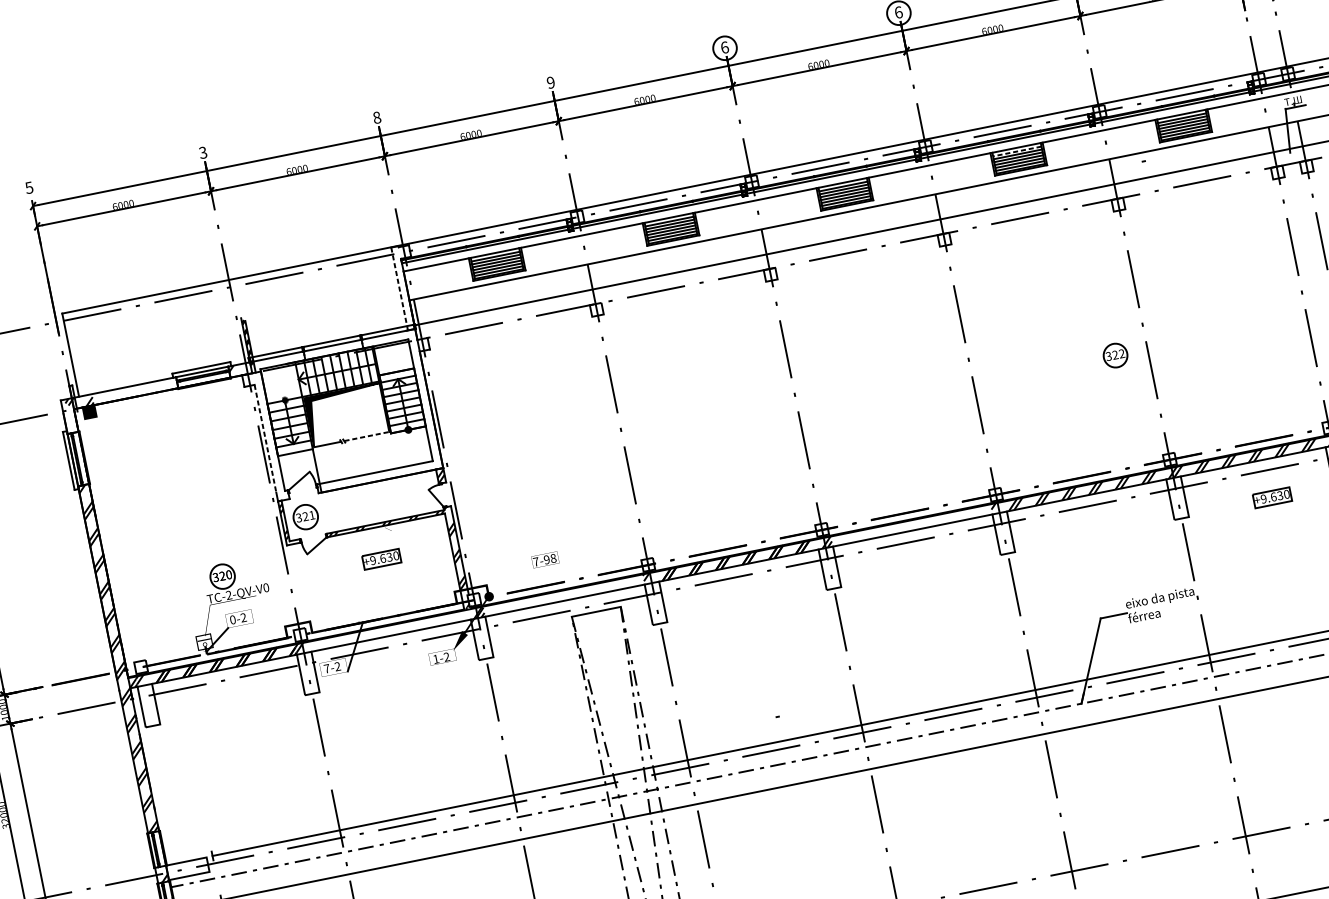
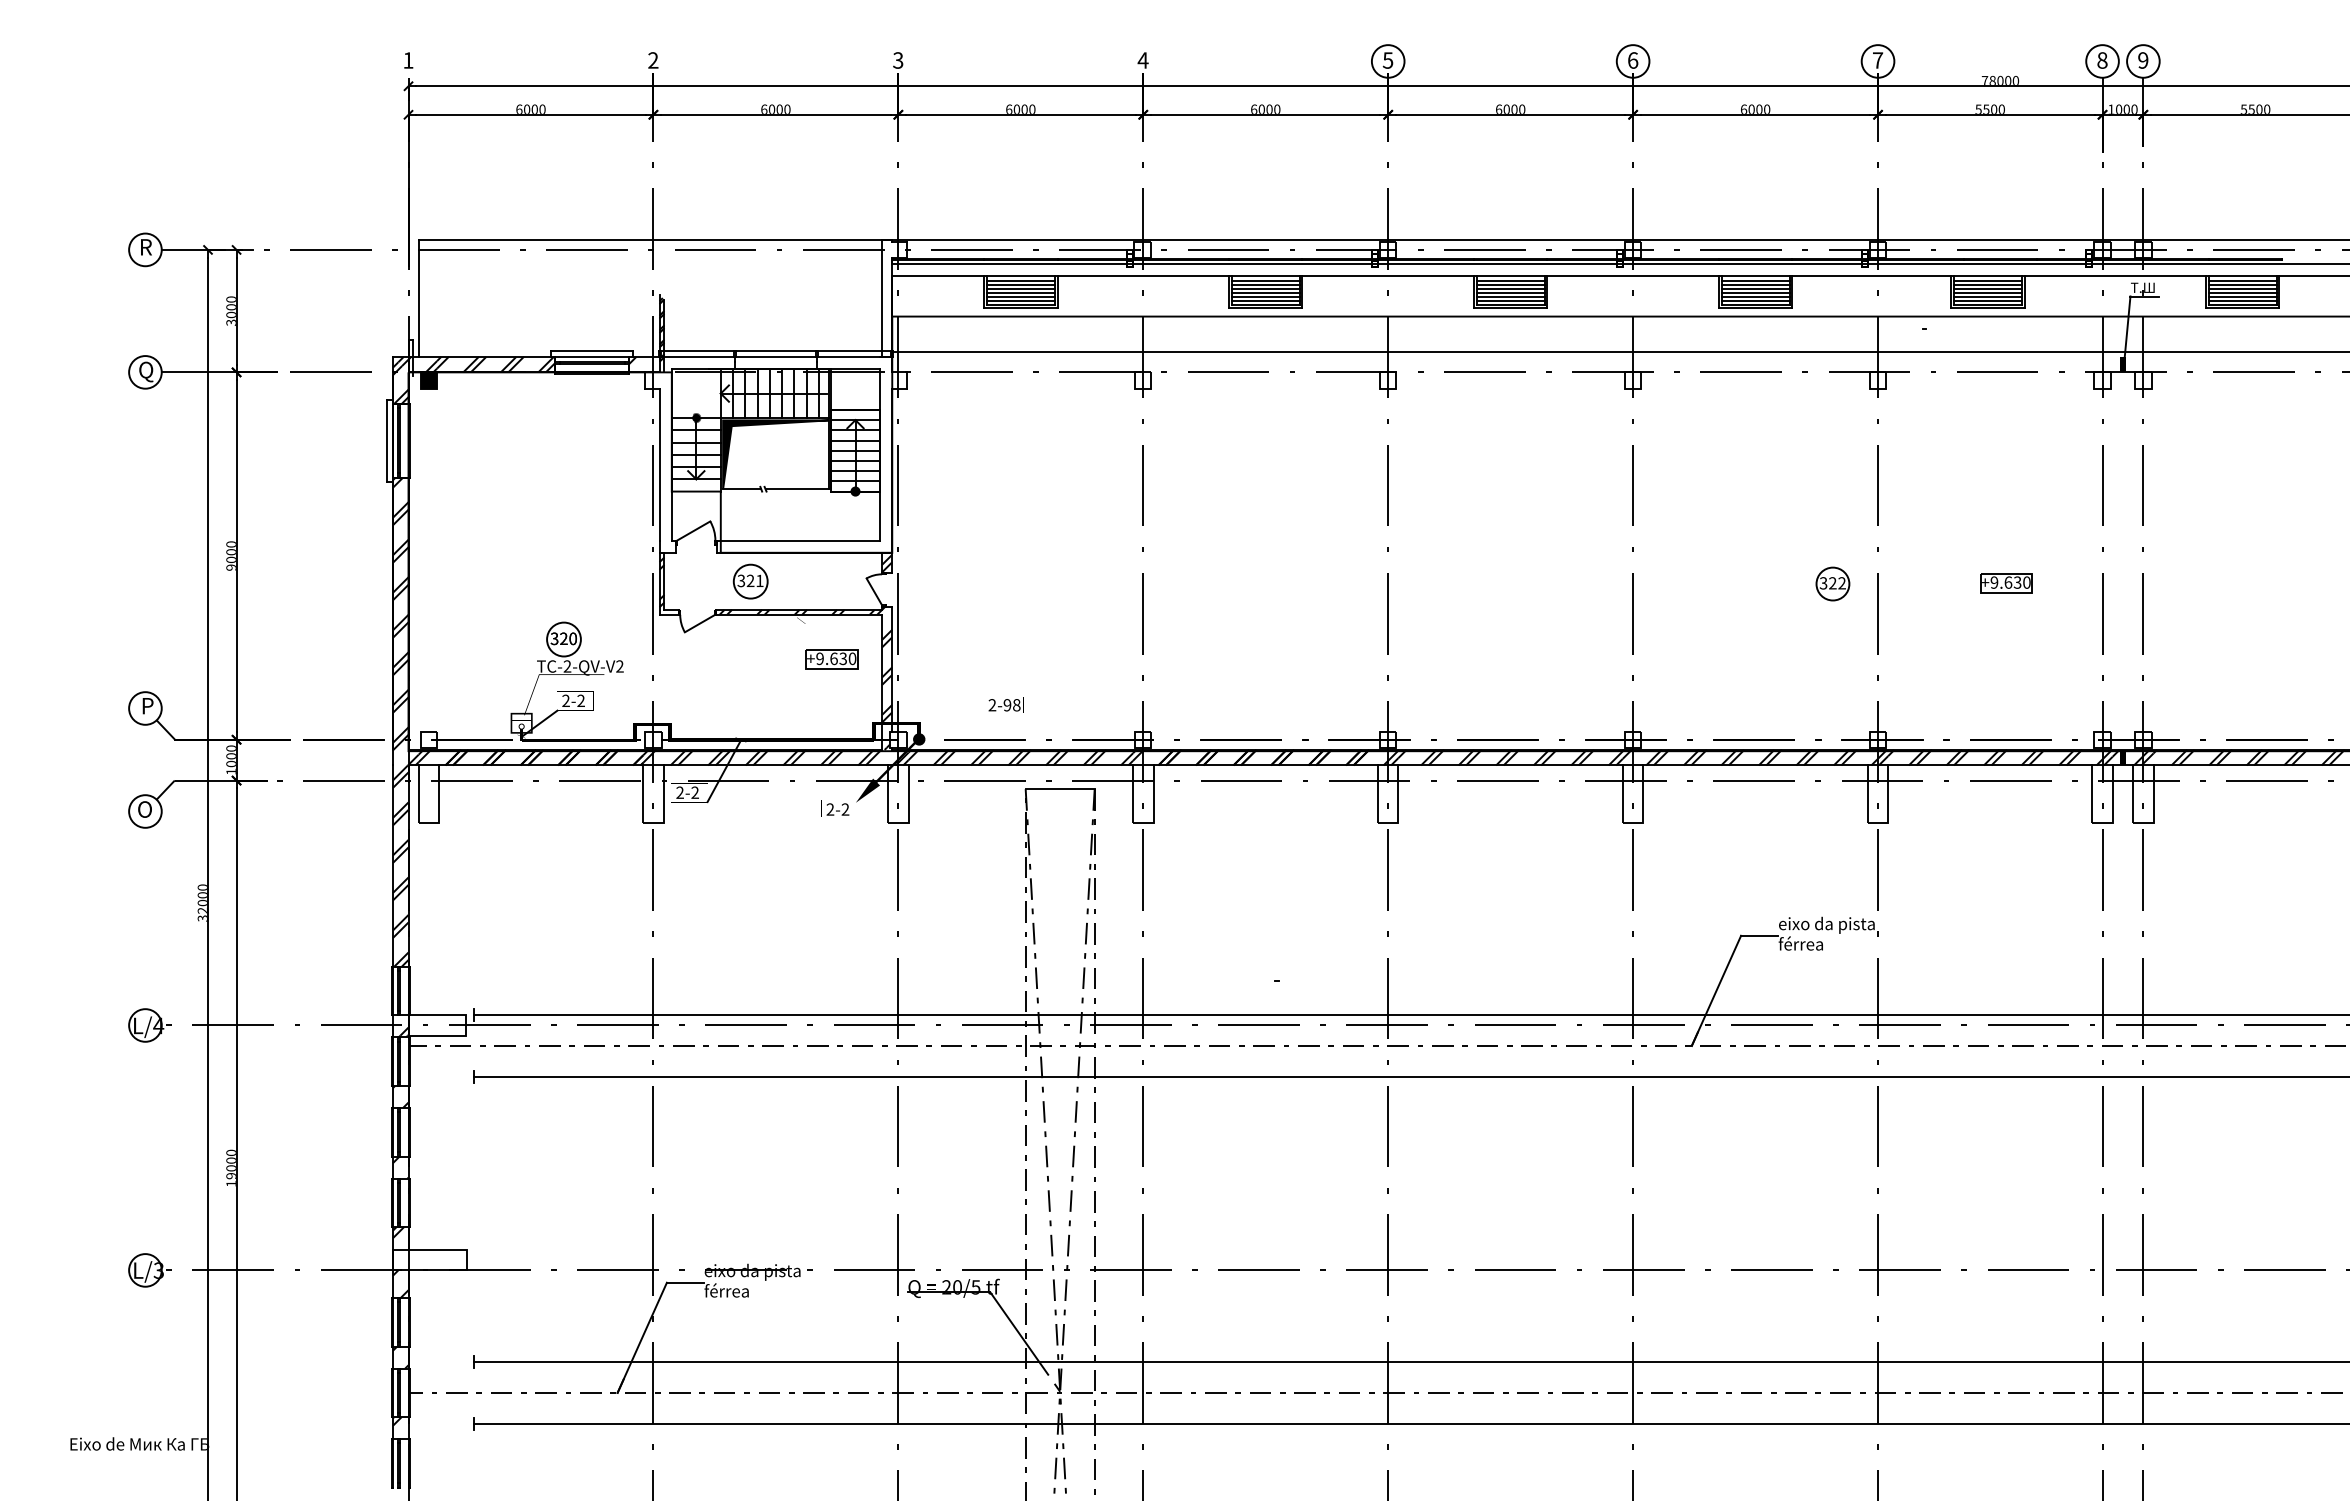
text: (724, 47) -> (1387, 60), 6 -> 5
text: (550, 82) -> (1142, 60), 9 -> 4
text: (377, 117) -> (898, 60), 8 -> 3
line: (1017, 151) -> (1755, 280), dashed -> solid
text: (203, 152) -> (653, 60), 3 -> 2
fill: (1289, 158) -> (2122, 364), added
text: (29, 187) -> (408, 60), 5 -> 1
line: (399, 288) -> (882, 298), dashed -> solid
hatch: (135, 391) -> (496, 364), added
hatch: (69, 418) -> (400, 383), added
line: (366, 436) -> (797, 489), dashed -> solid
line: (265, 438) -> (659, 464), dashed -> solid
part: (1272, 497) -> (2006, 583), moved
part: (305, 517) -> (750, 581), moved
hatch: (911, 524) -> (1510, 757), added
part: (381, 559) -> (831, 659), moved
text: (536, 562) -> (992, 705), 7-98 -> 2-98
text: (265, 587) -> (619, 666), -2-QV-V0 -> -2-QV-V2
hatch: (563, 595) -> (1020, 757), added
text: (232, 619) -> (565, 700), 0-2 -> 2-2
hatch: (389, 630) -> (775, 757), added
text: (436, 659) -> (830, 809), 1-2 -> 2-2
text: (326, 668) -> (679, 792), 7-2 -> 2-2

